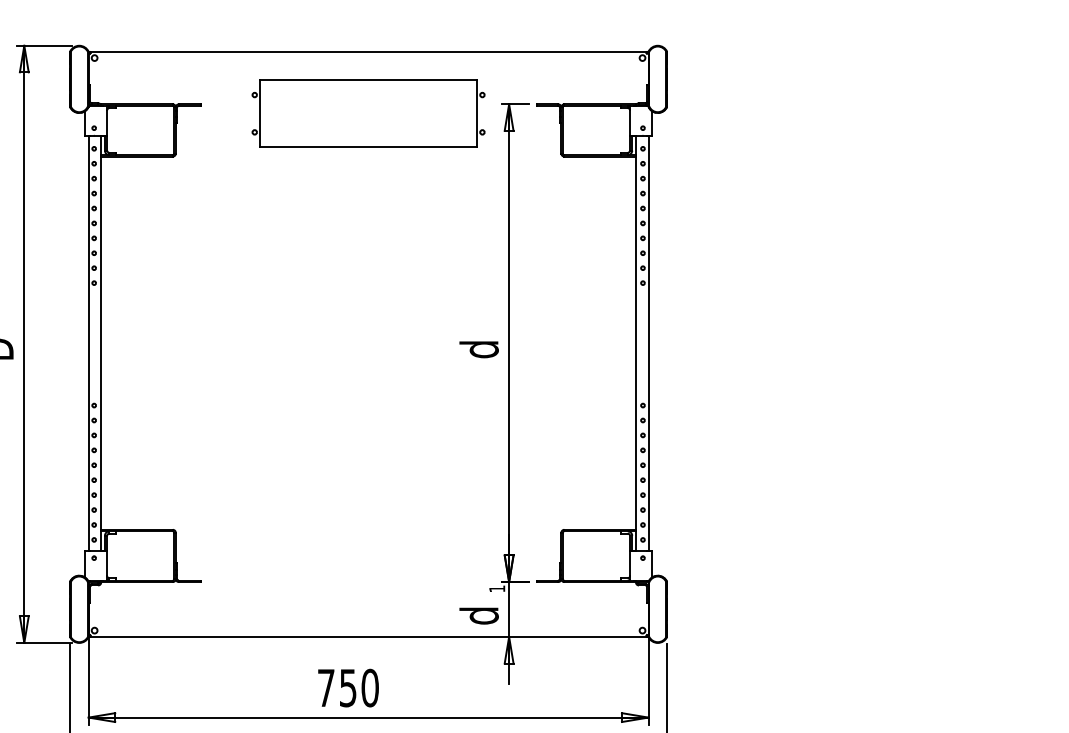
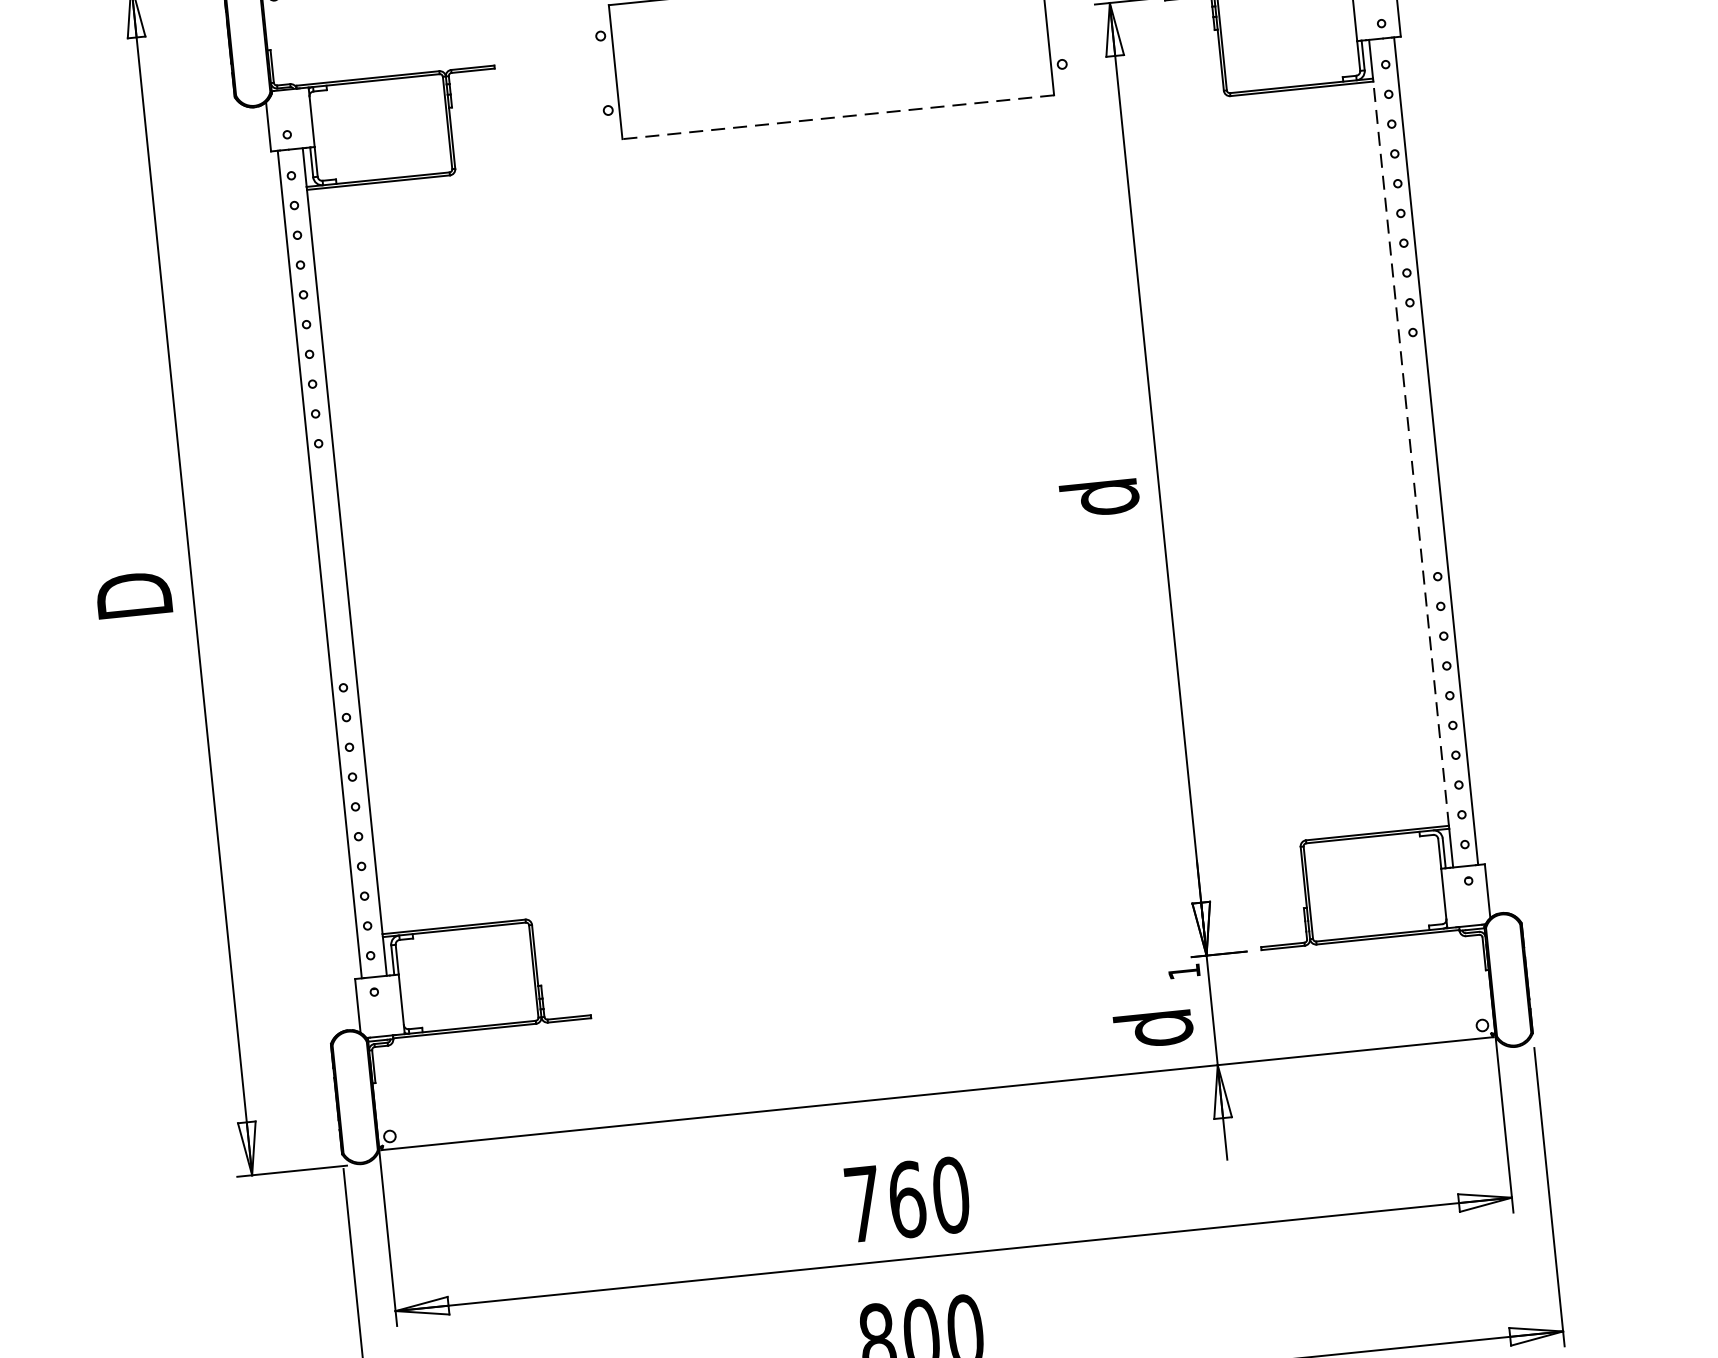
line: (368, 147) -> (838, 117), solid -> dashed
line: (635, 343) -> (1410, 454), solid -> dashed
text: (348, 687) -> (907, 1198), 750 -> 760

